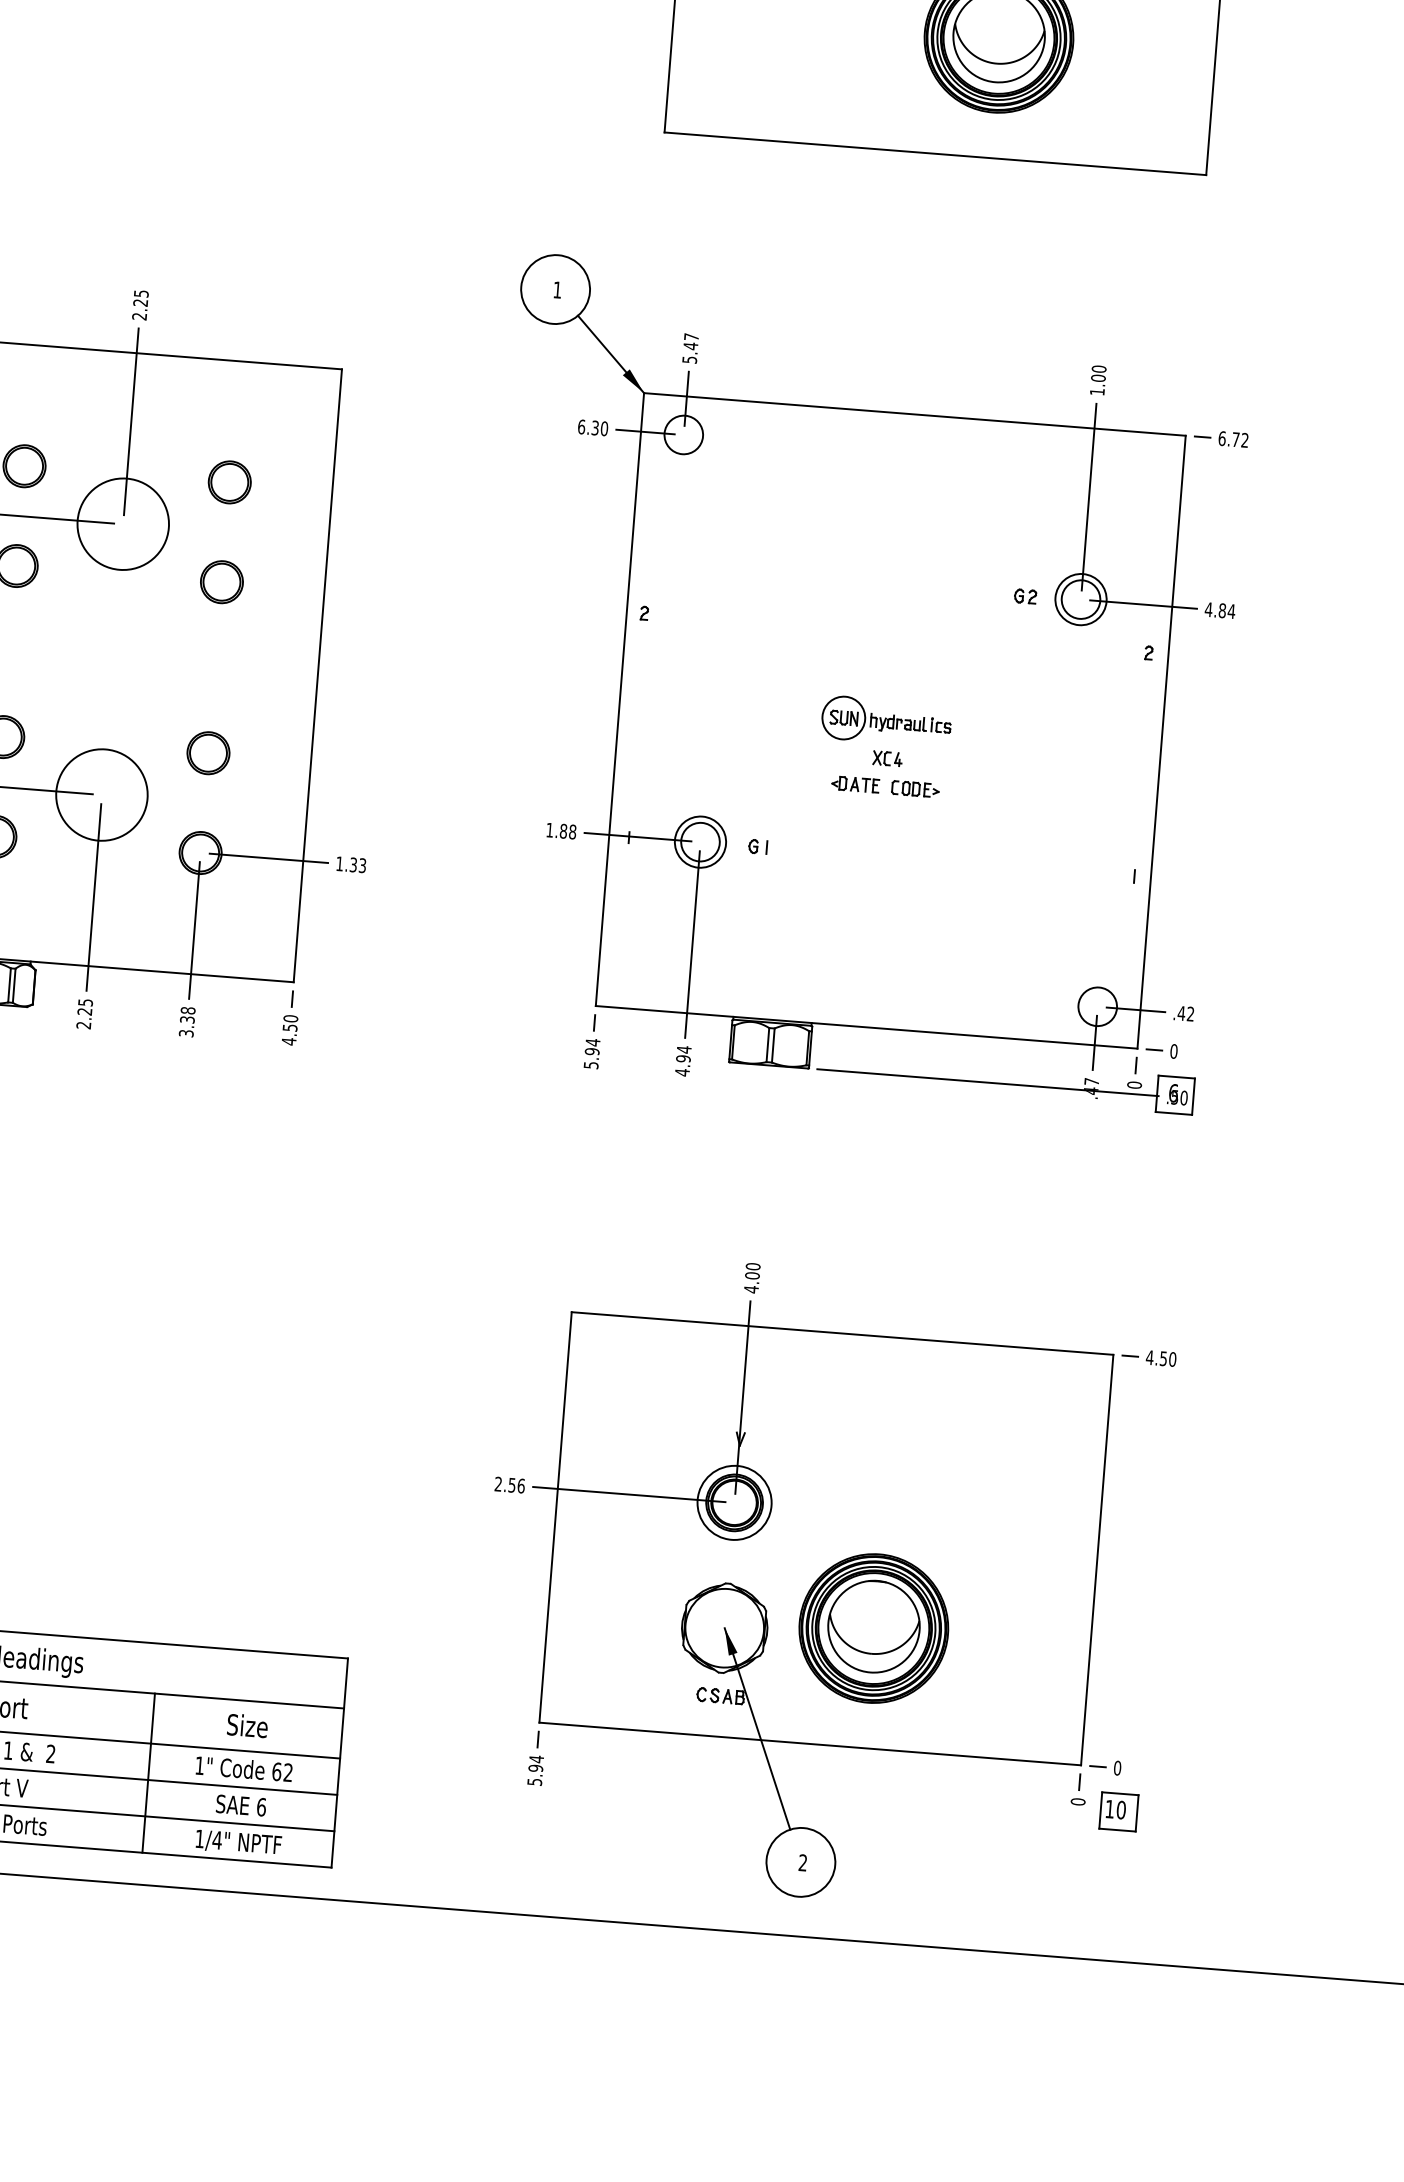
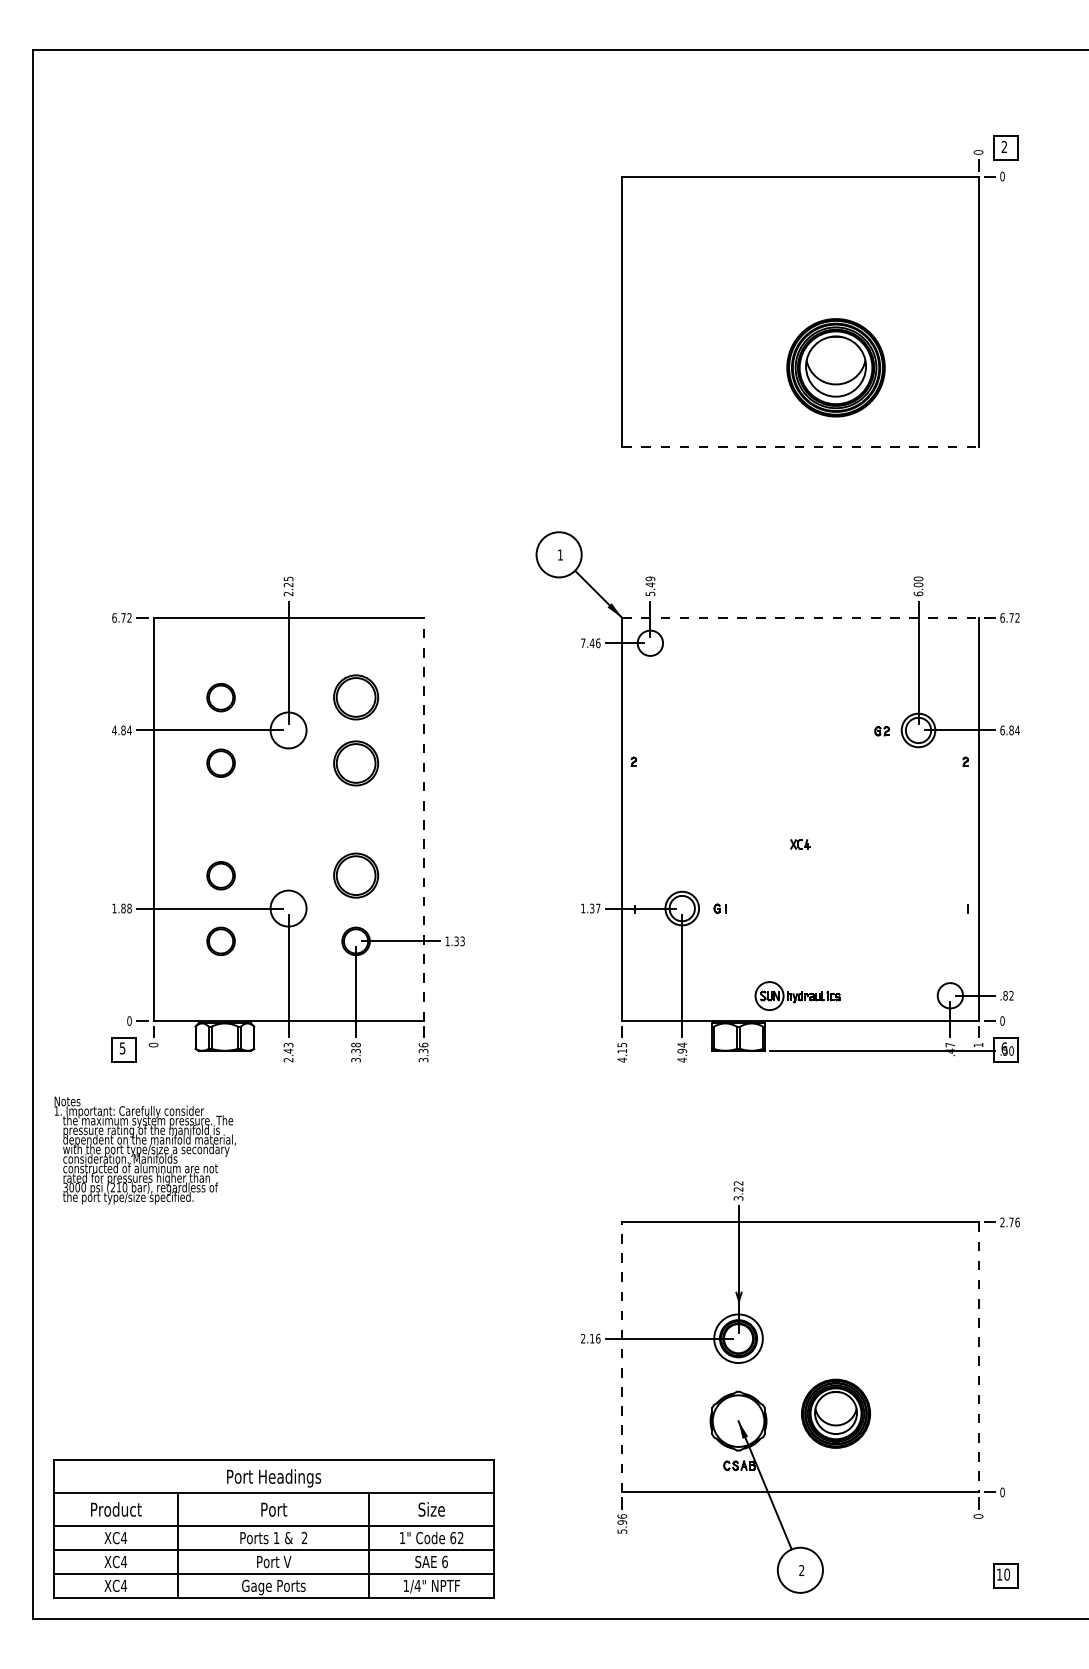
line: (935, 153) -> (800, 446), solid -> dashed
text: (691, 336) -> (650, 578), 5.47 -> 5.49
text: (1097, 391) -> (918, 593), 1.00 -> 6.00
line: (915, 413) -> (800, 617), solid -> dashed
text: (592, 428) -> (590, 643), 6.30 -> 7.46
part: (228, 482) -> (355, 697), size x1.6
circle: (123, 524) -> (288, 730), size x0.6
part: (221, 580) -> (355, 762), size x1.6
text: (1208, 609) -> (1002, 730), 4.84 -> 6.84
line: (317, 675) -> (423, 819), solid -> dashed
part: (886, 720) -> (797, 995), moved
part: (207, 752) -> (355, 875), size x1.6
part: (885, 786) -> (800, 862), removed
circle: (101, 794) -> (288, 908), size x0.6
text: (568, 831) -> (595, 908), 1.88 -> 1.37
text: (85, 1007) -> (288, 1048), 2.25 -> 2.43
text: (1181, 1012) -> (1005, 995), .42 -> .82
text: (289, 1030) -> (423, 1052), 4.50 -> 3.36
text: (592, 1053) -> (622, 1052), 5.94 -> 4.15
text: (1134, 1084) -> (978, 1044), 0 -> 1
text: (752, 1277) -> (738, 1190), 4.00 -> 3.22
text: (1160, 1358) -> (1009, 1222), 4.50 -> 2.76
text: (512, 1485) -> (592, 1338), 2.56 -> 2.16
line: (555, 1517) -> (622, 1357), solid -> dashed
line: (1097, 1560) -> (978, 1357), solid -> dashed
part: (873, 1628) -> (835, 1413), size x0.7
text: (536, 1759) -> (622, 1516), 5.94 -> 5.96
part: (1118, 1811) -> (1005, 1575), moved

